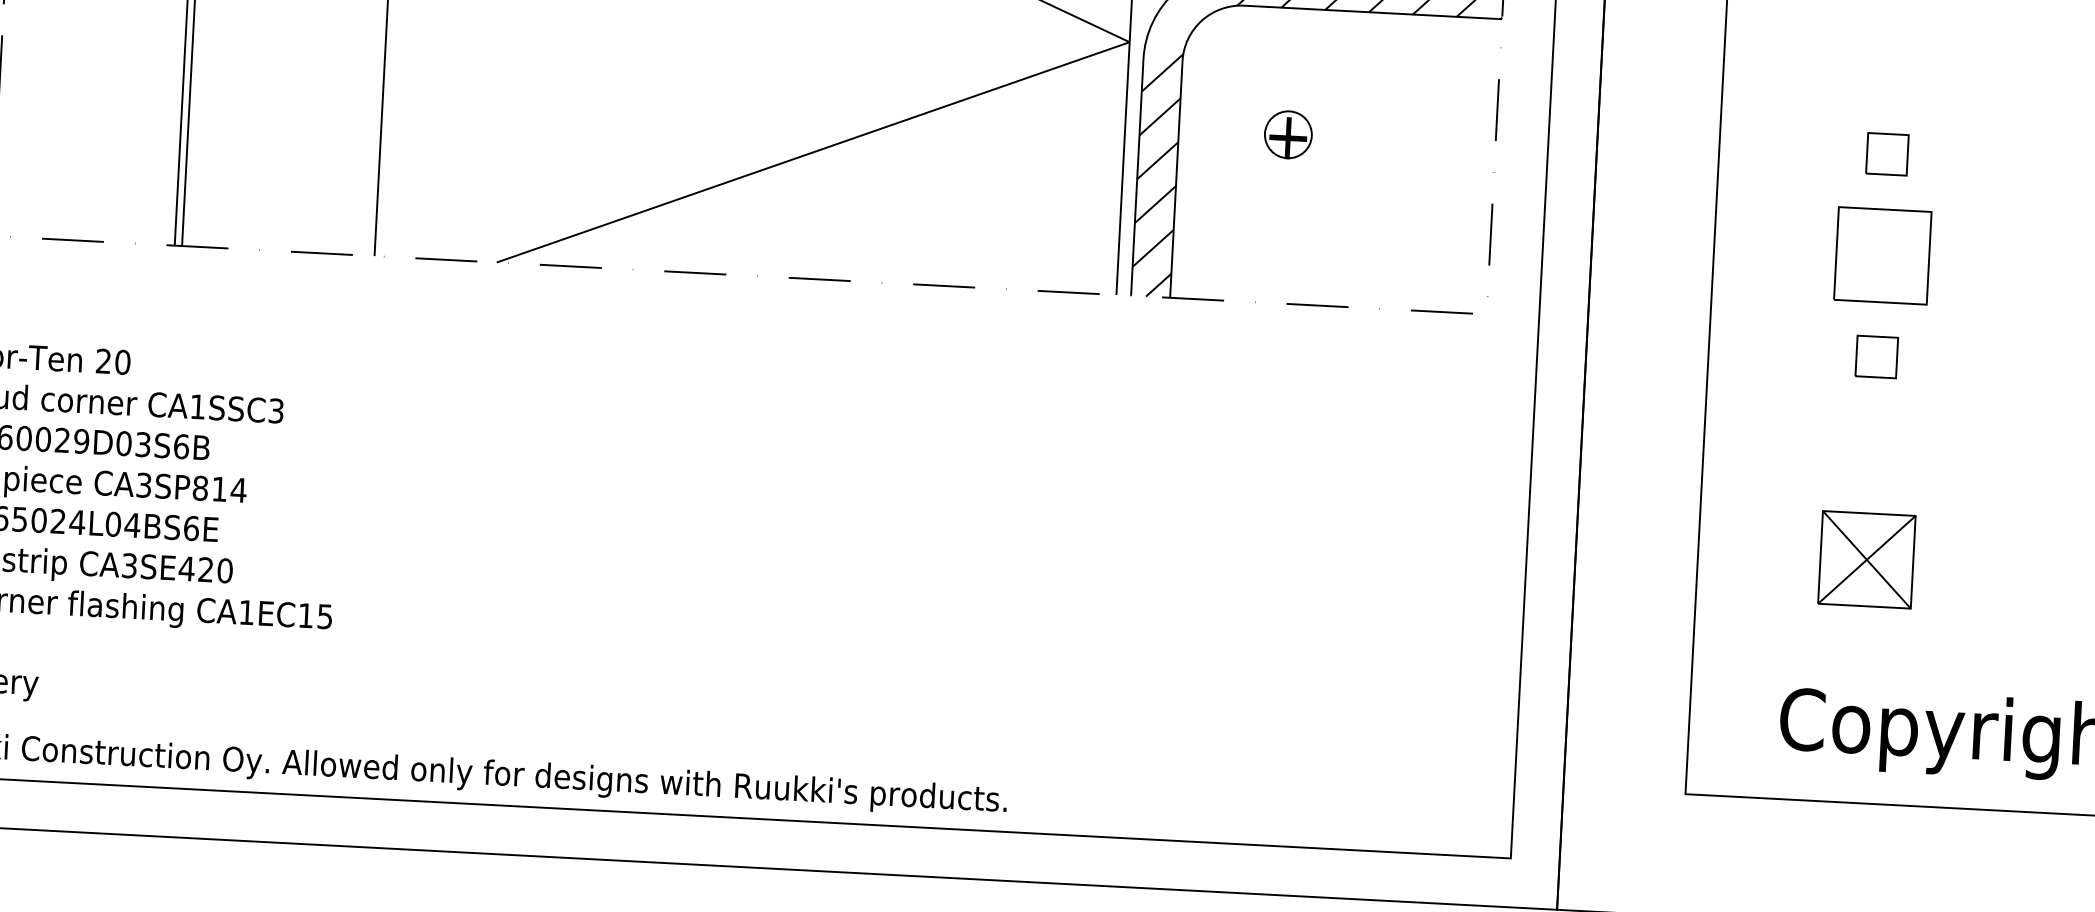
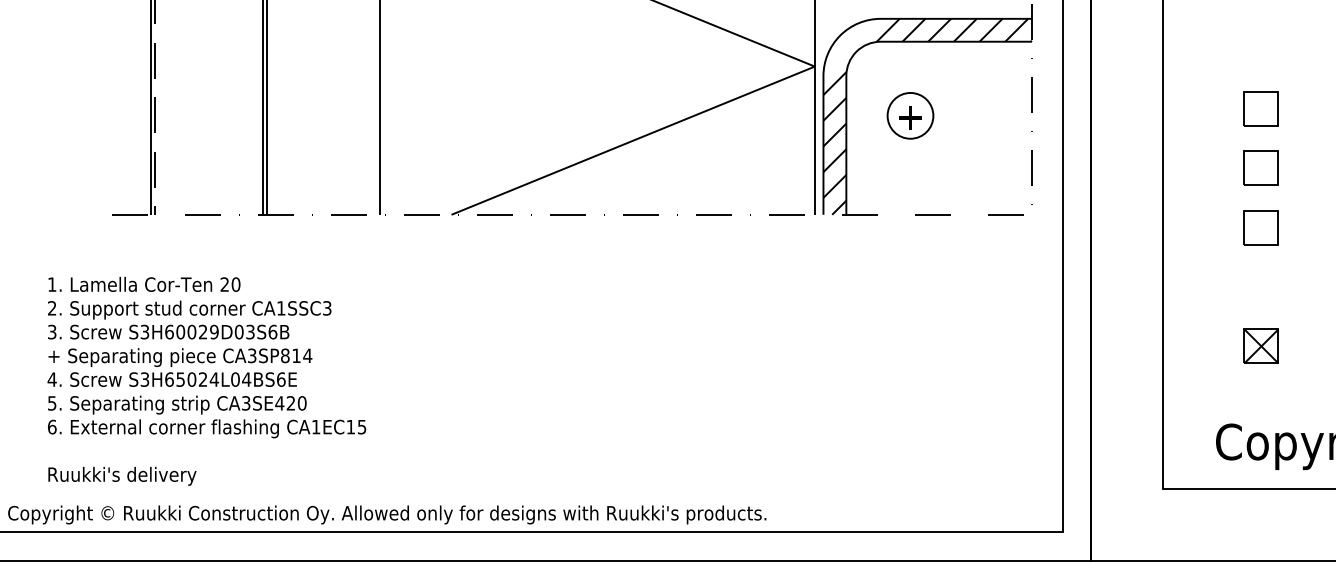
circle: (1288, 134) -> (910, 115), size x1.67
part: (1886, 153) -> (1260, 108), size x1.43
part: (1880, 254) -> (1260, 167), size x0.62
part: (1875, 356) -> (1260, 227), size x1.43
part: (1864, 557) -> (1260, 345), size x0.62

